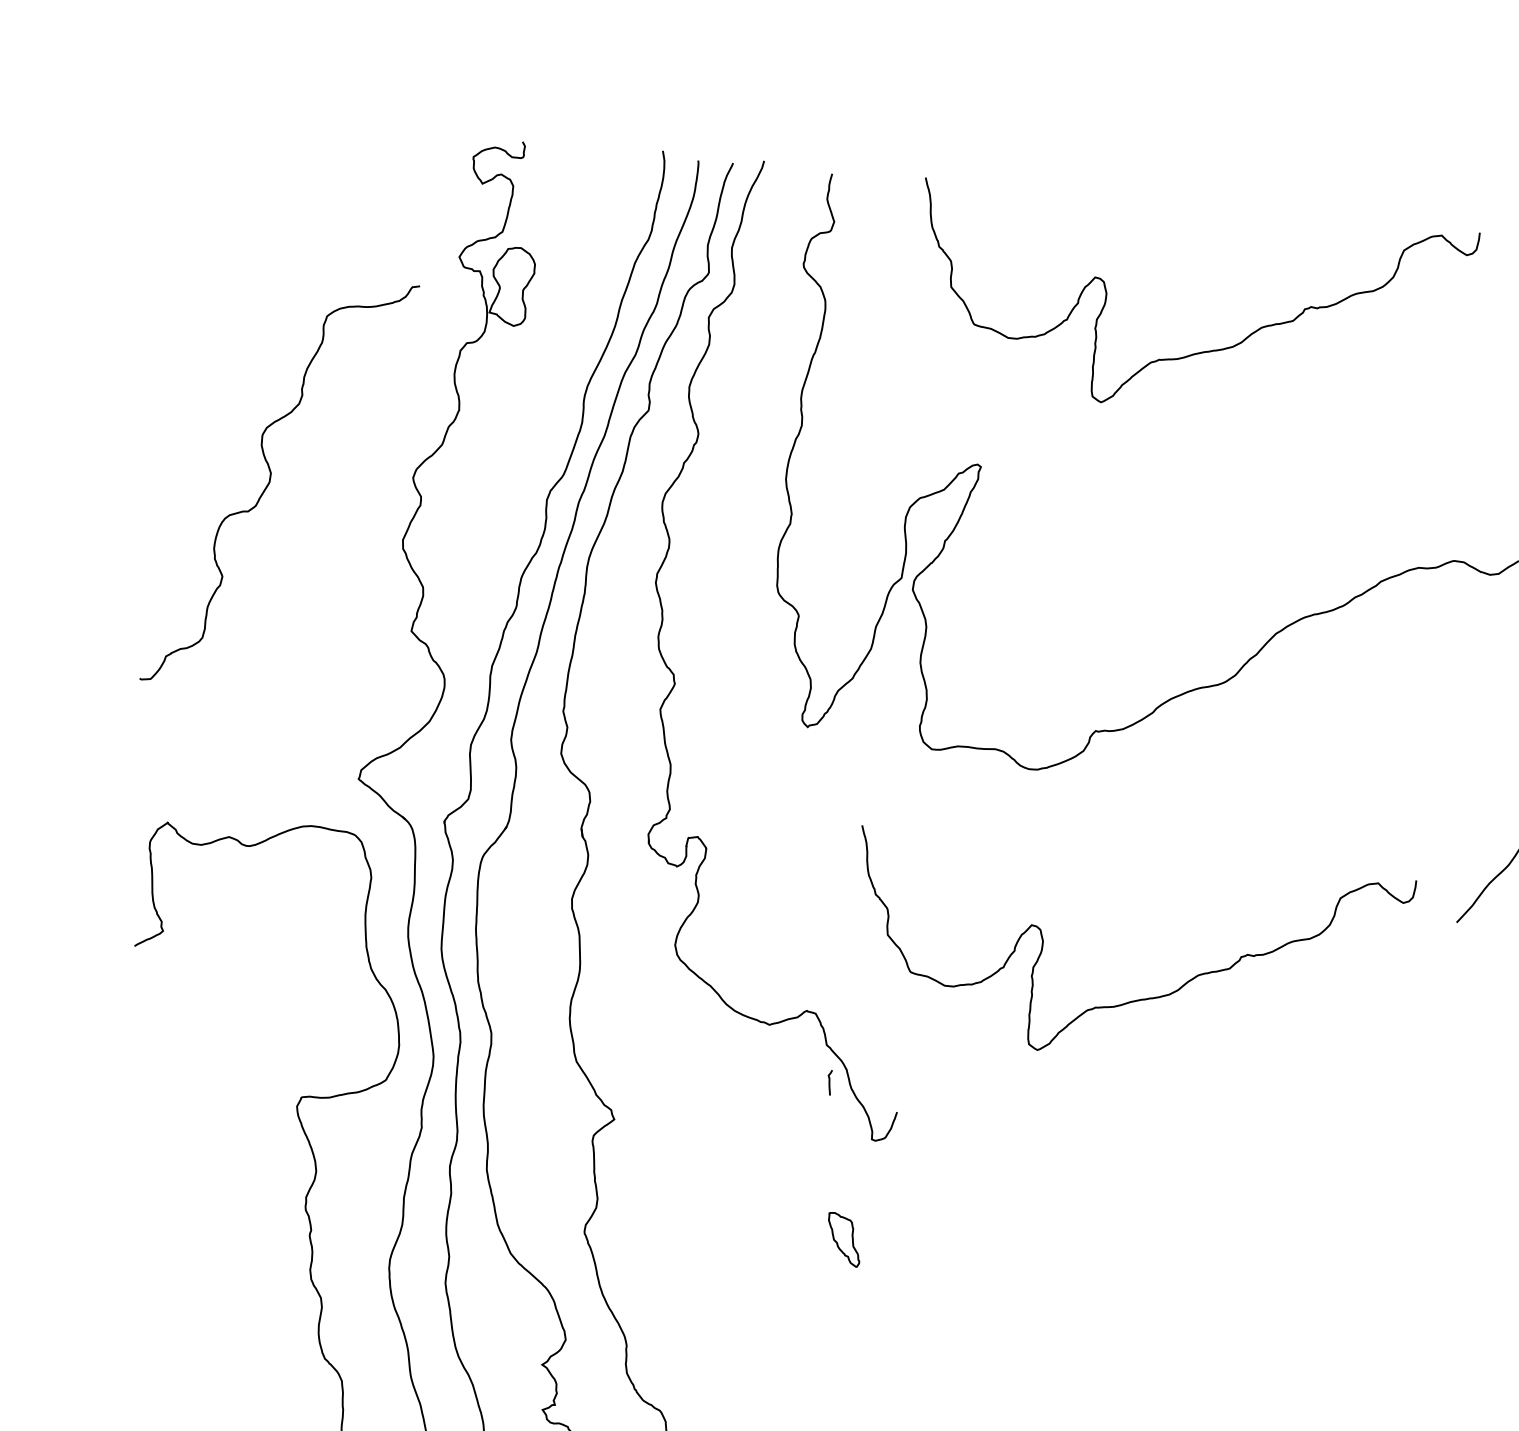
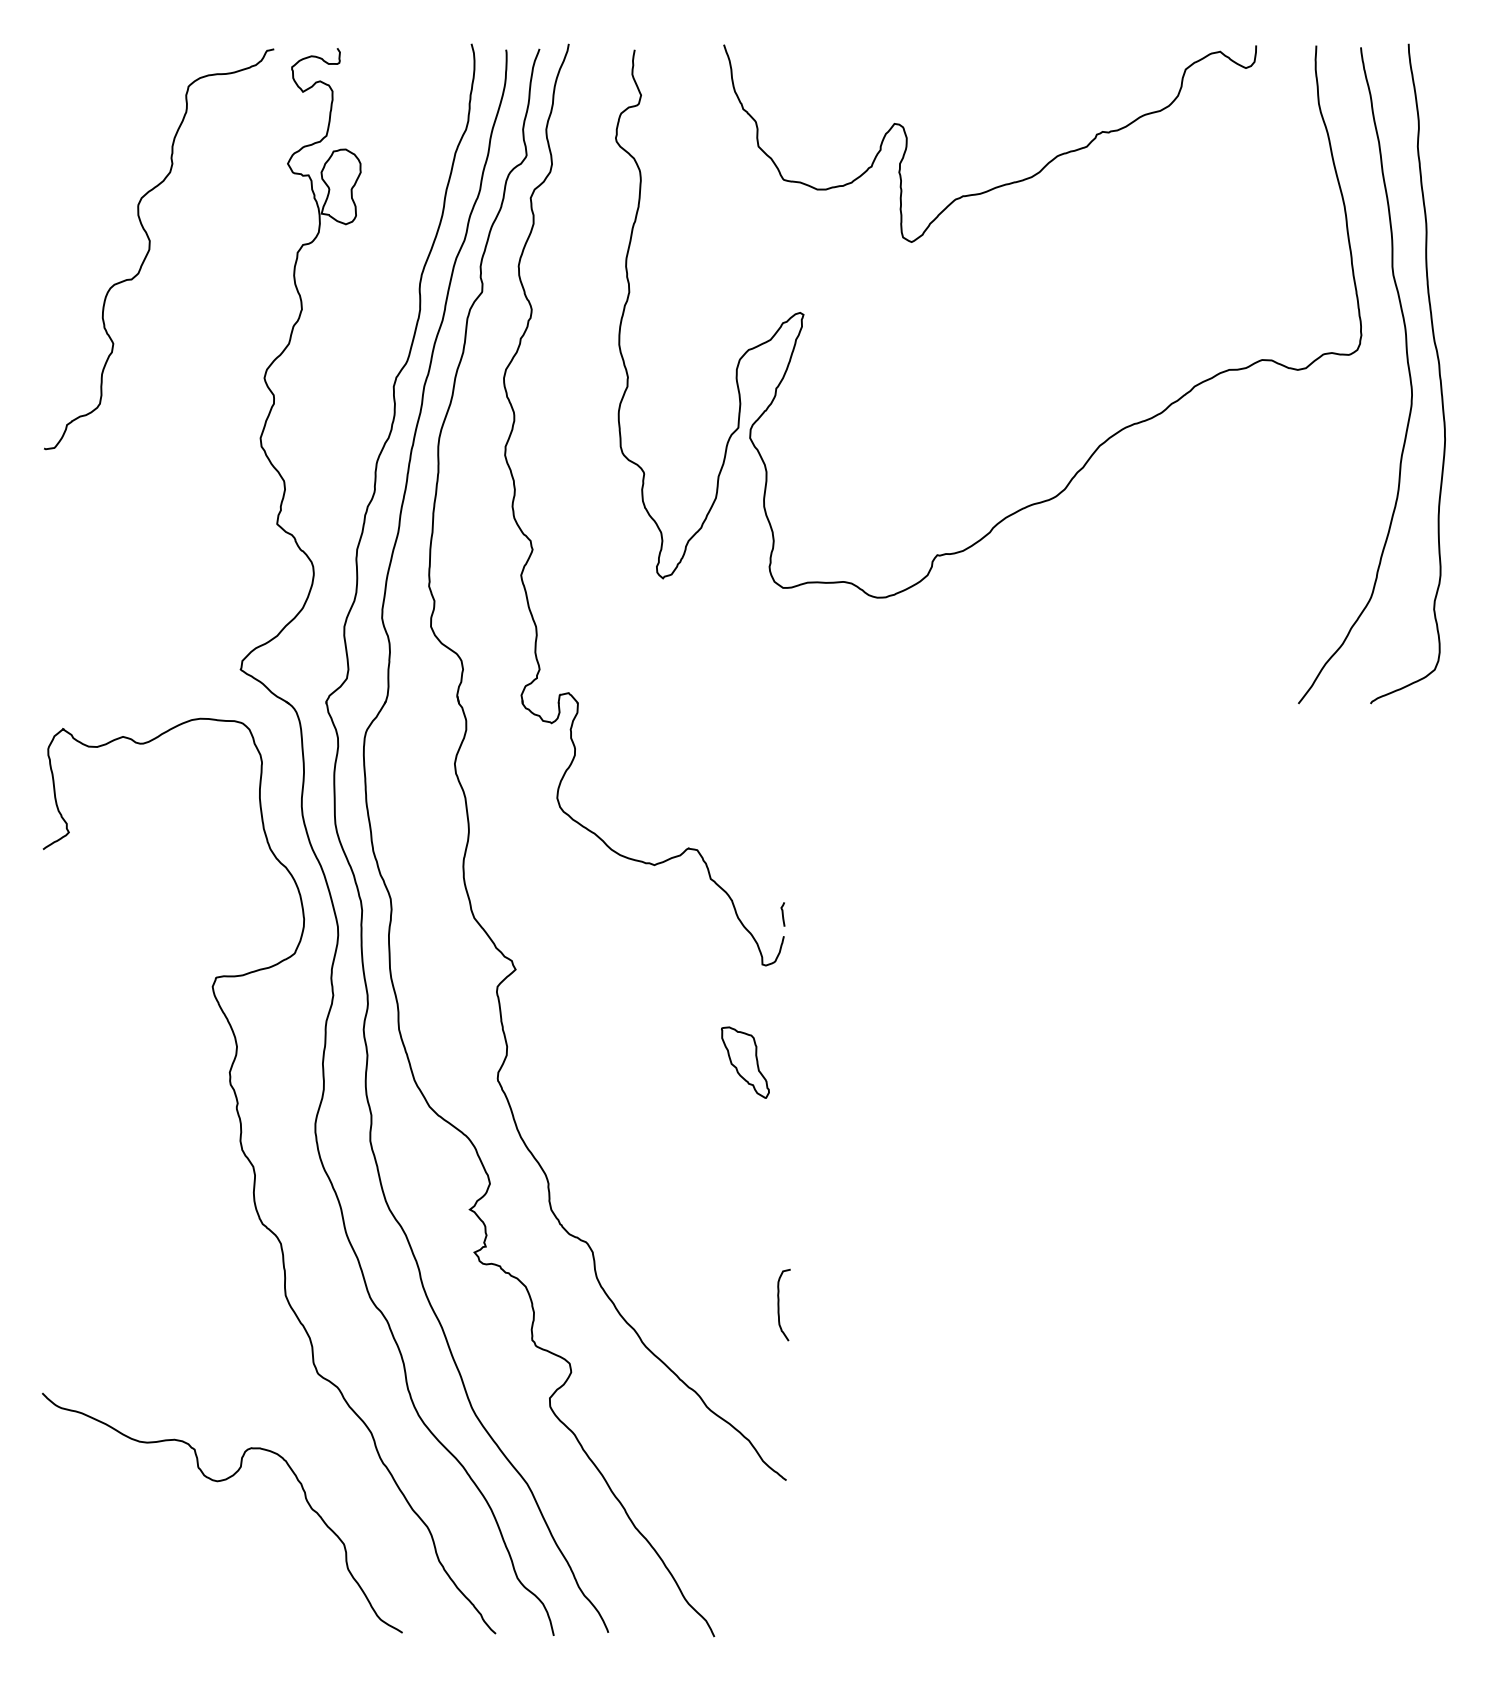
curve: (270, 482) -> (150, 249), moved
curve: (1141, 998) -> (1005, 805), removed
curve: (829, 1082) -> (782, 914), moved
part: (844, 1239) -> (745, 1062), size x1.43

